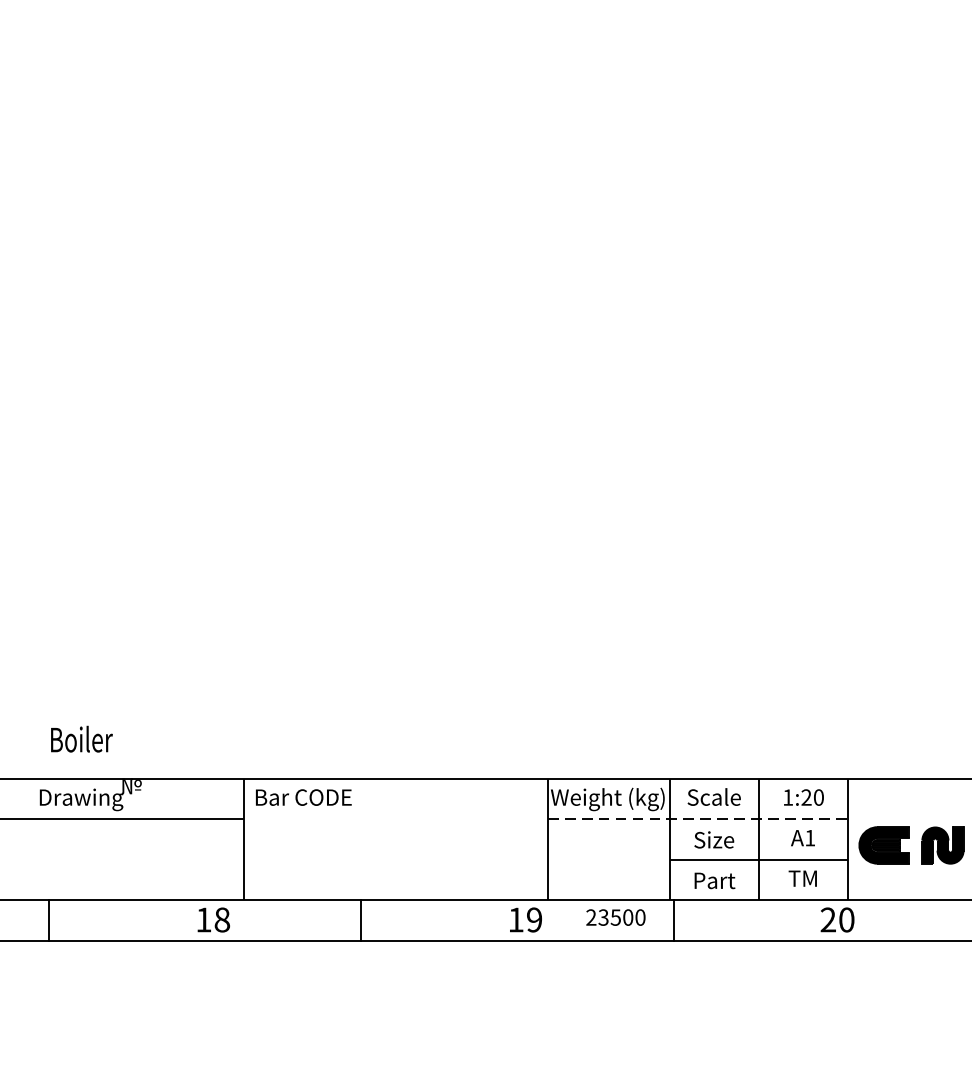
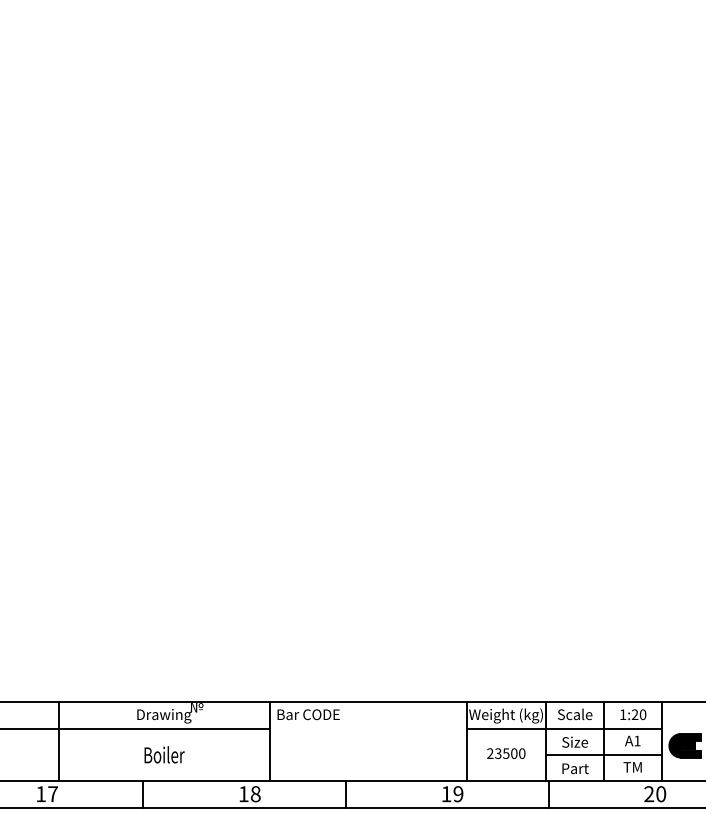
text: (81, 738) -> (164, 754), moved
line: (699, 818) -> (565, 728), dashed -> solid
text: (616, 917) -> (506, 753), moved

